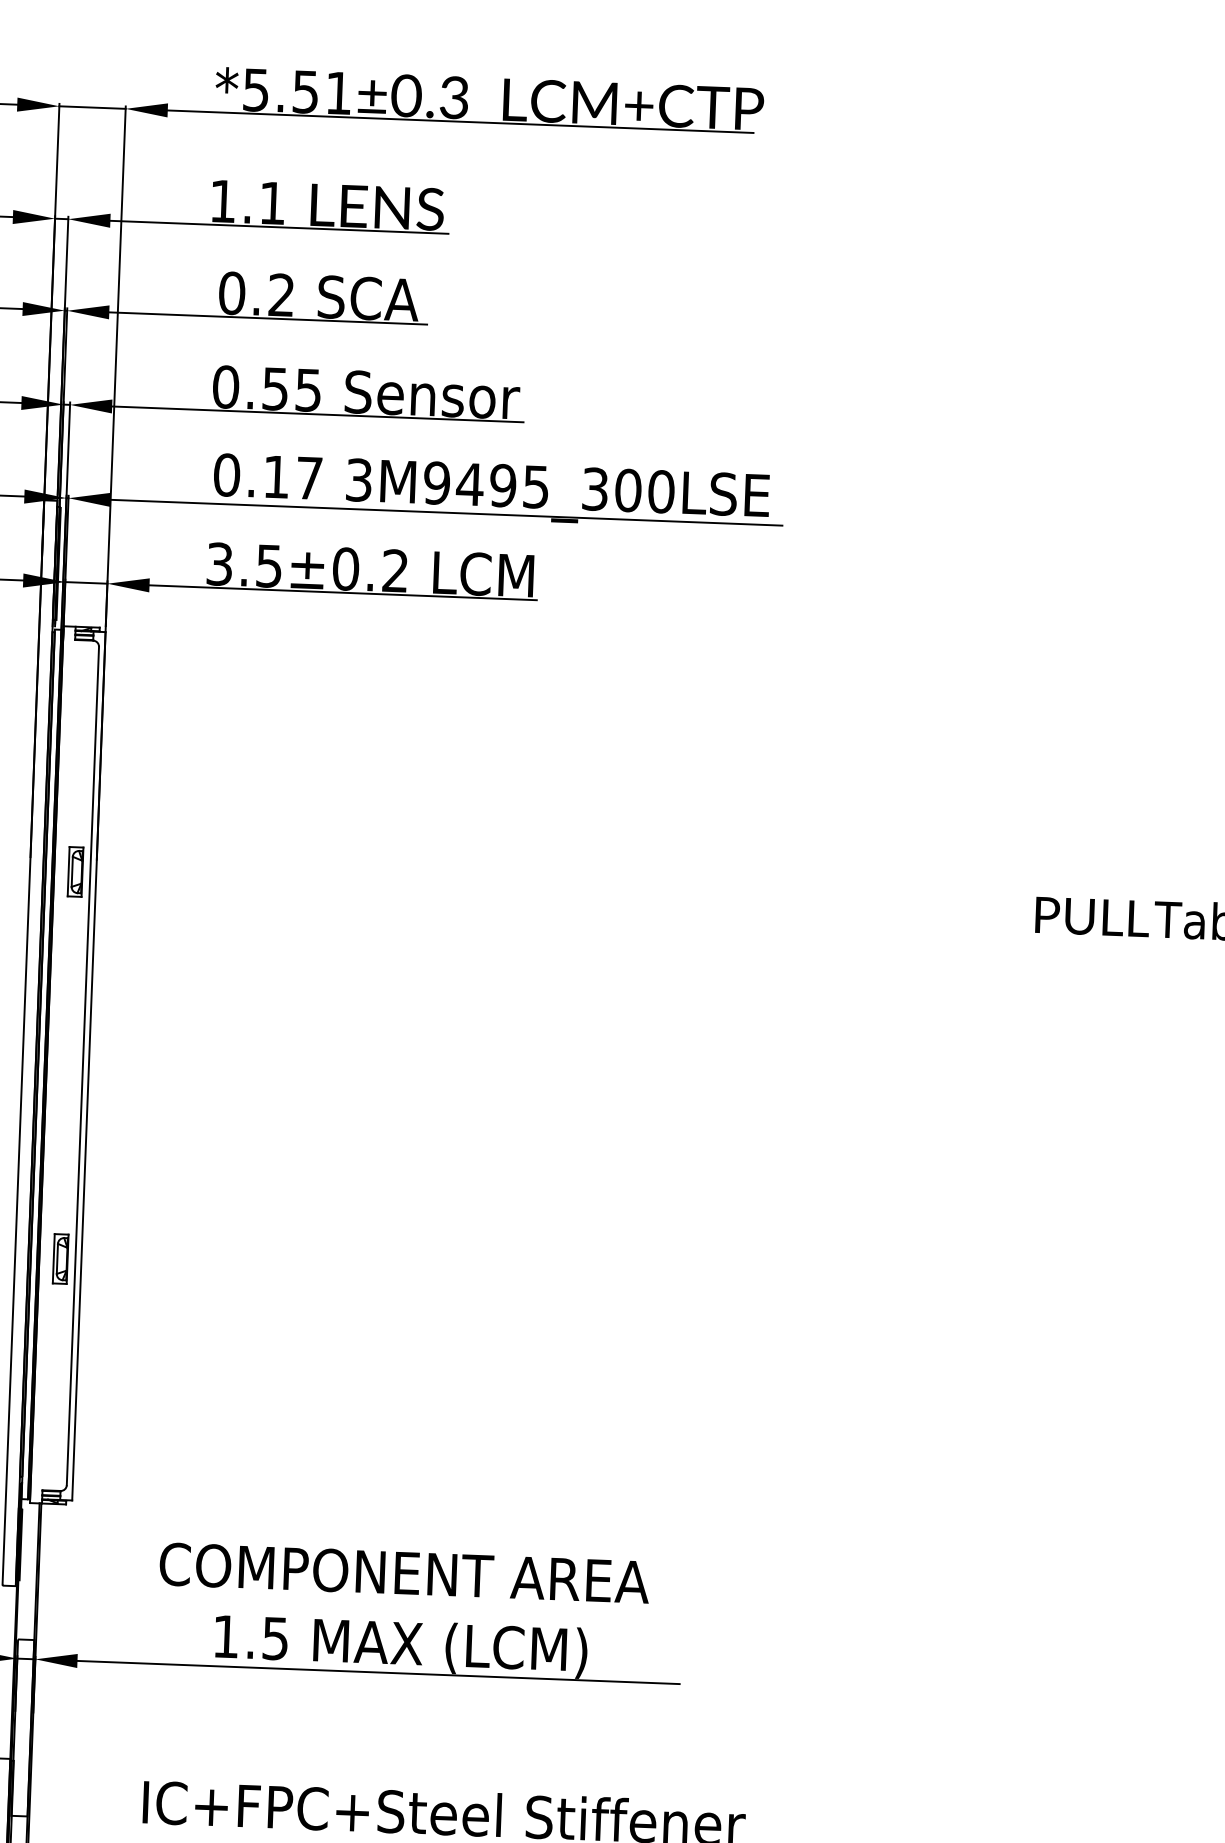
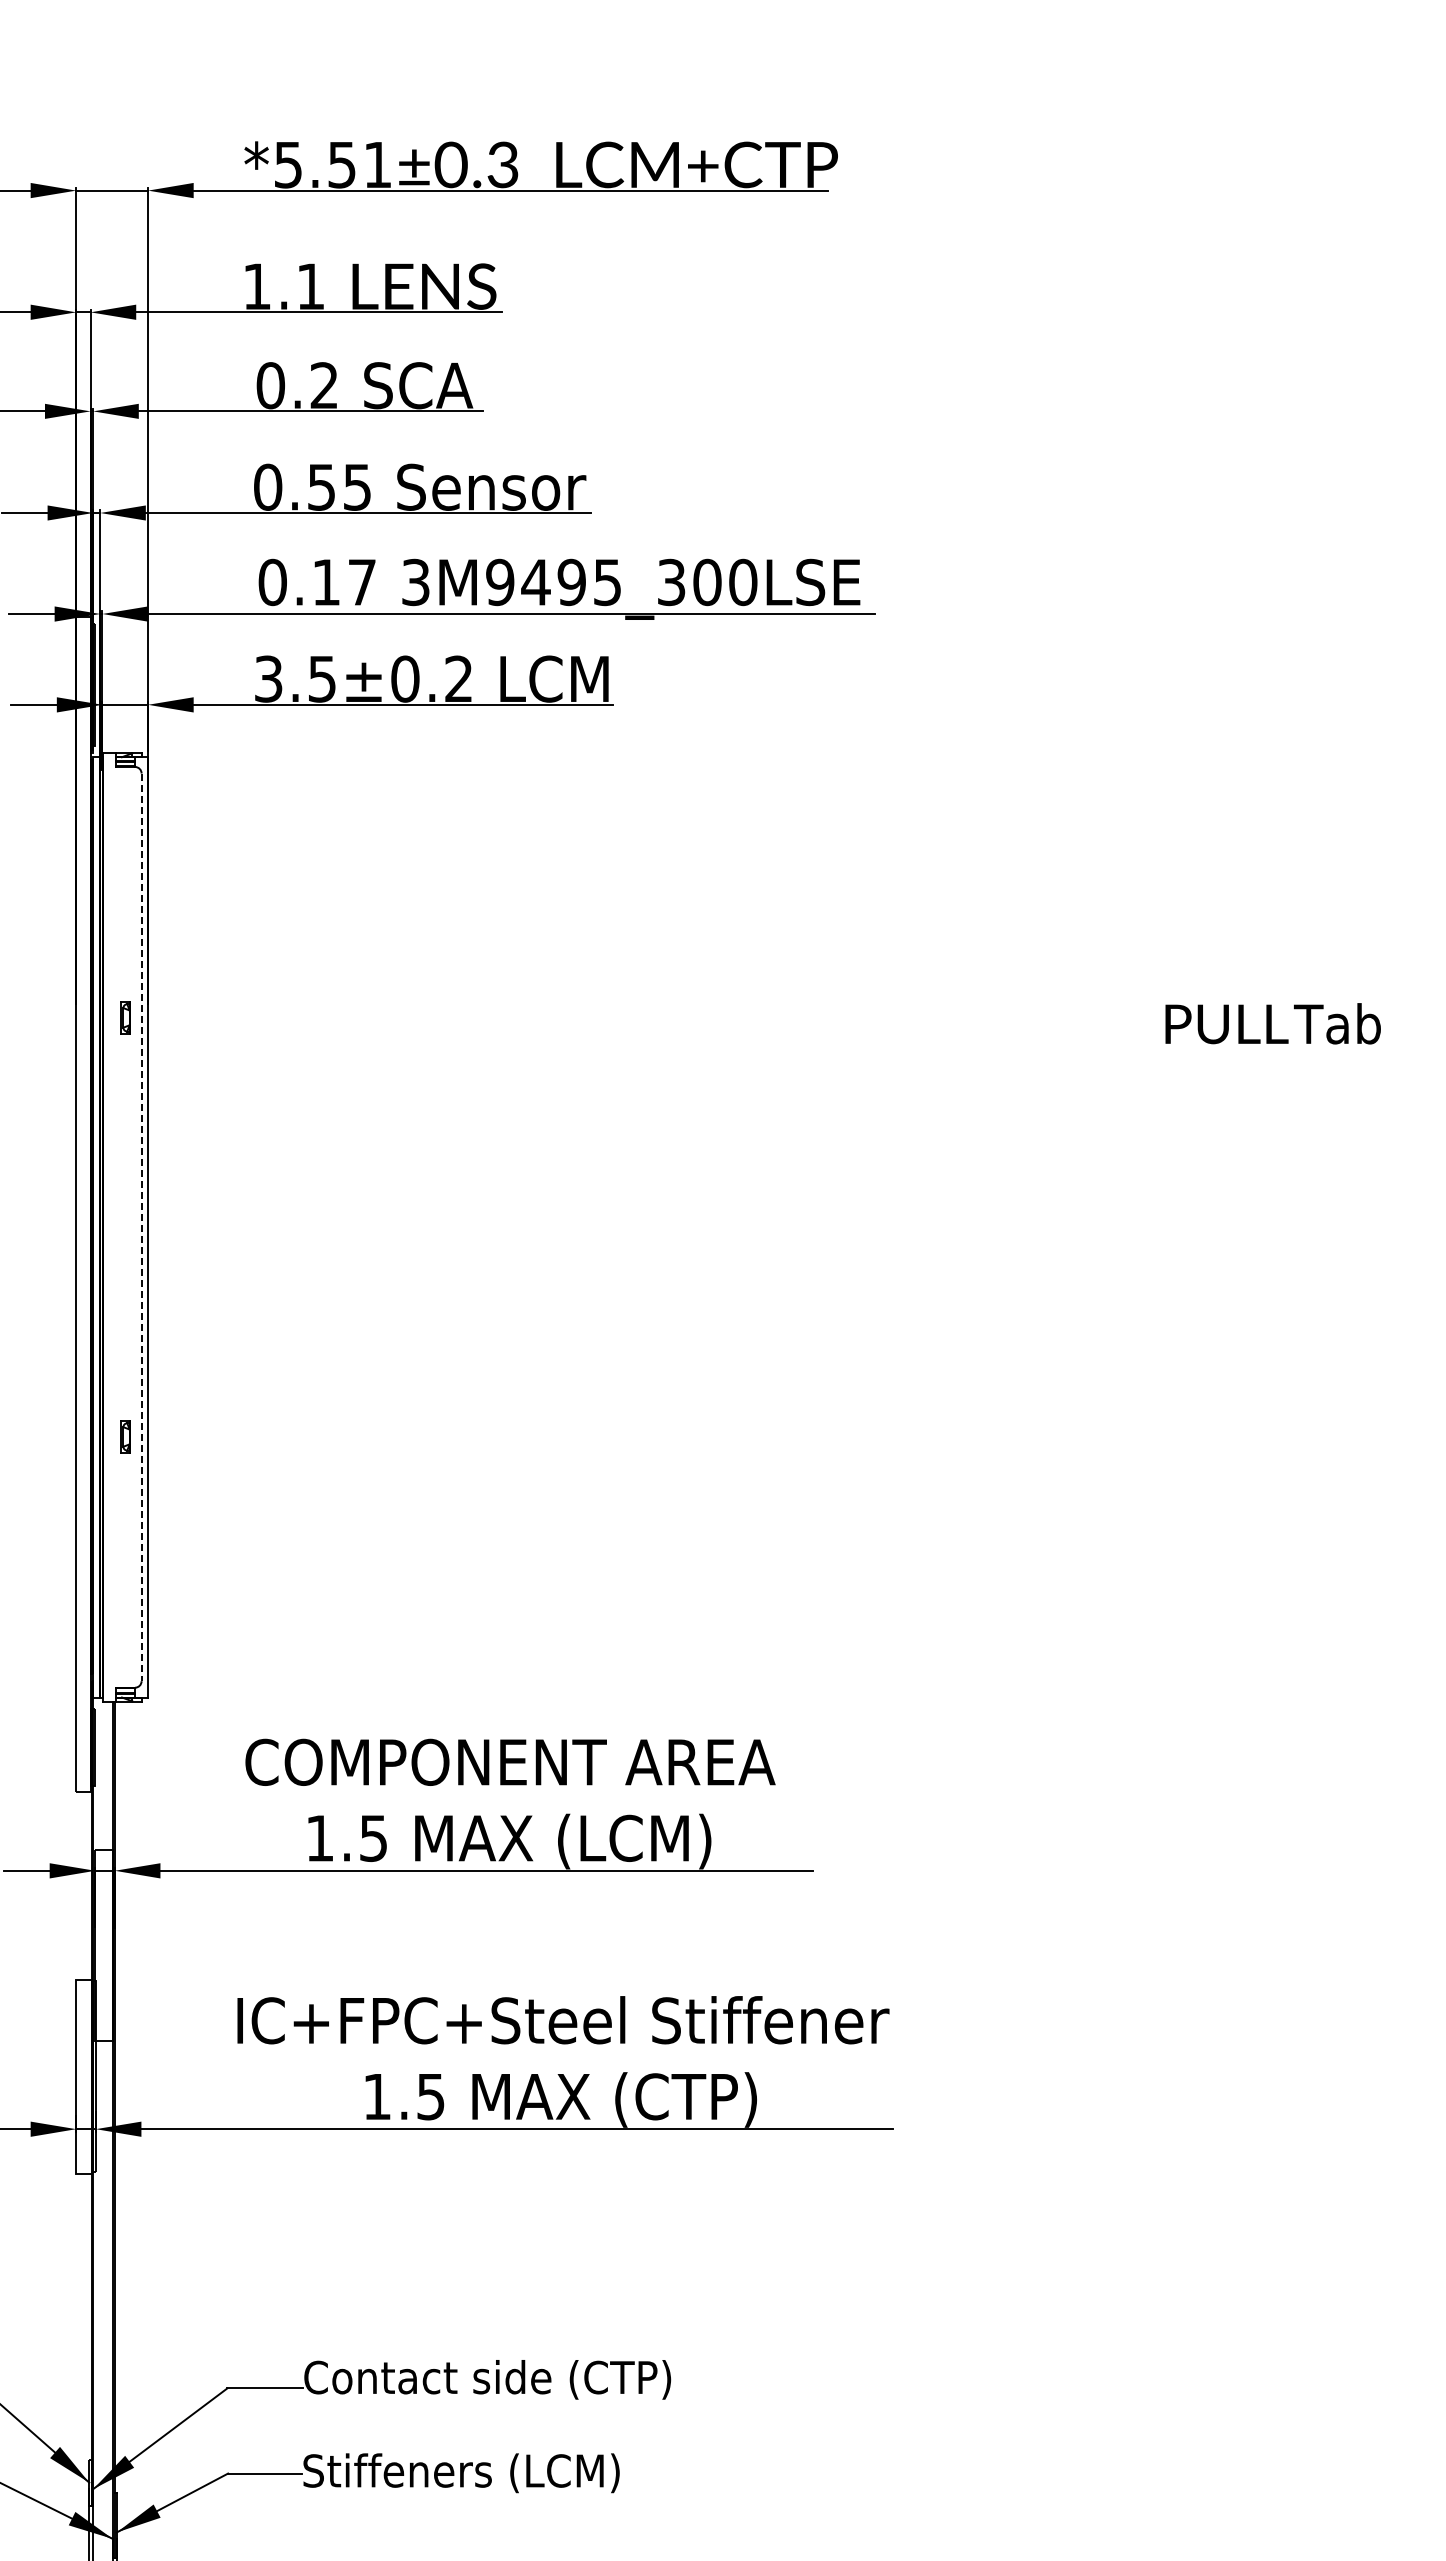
part: (75, 871) -> (125, 1017), size x0.6
line: (82, 1066) -> (141, 1227), solid -> dashed
part: (60, 1258) -> (125, 1436), size x0.6

